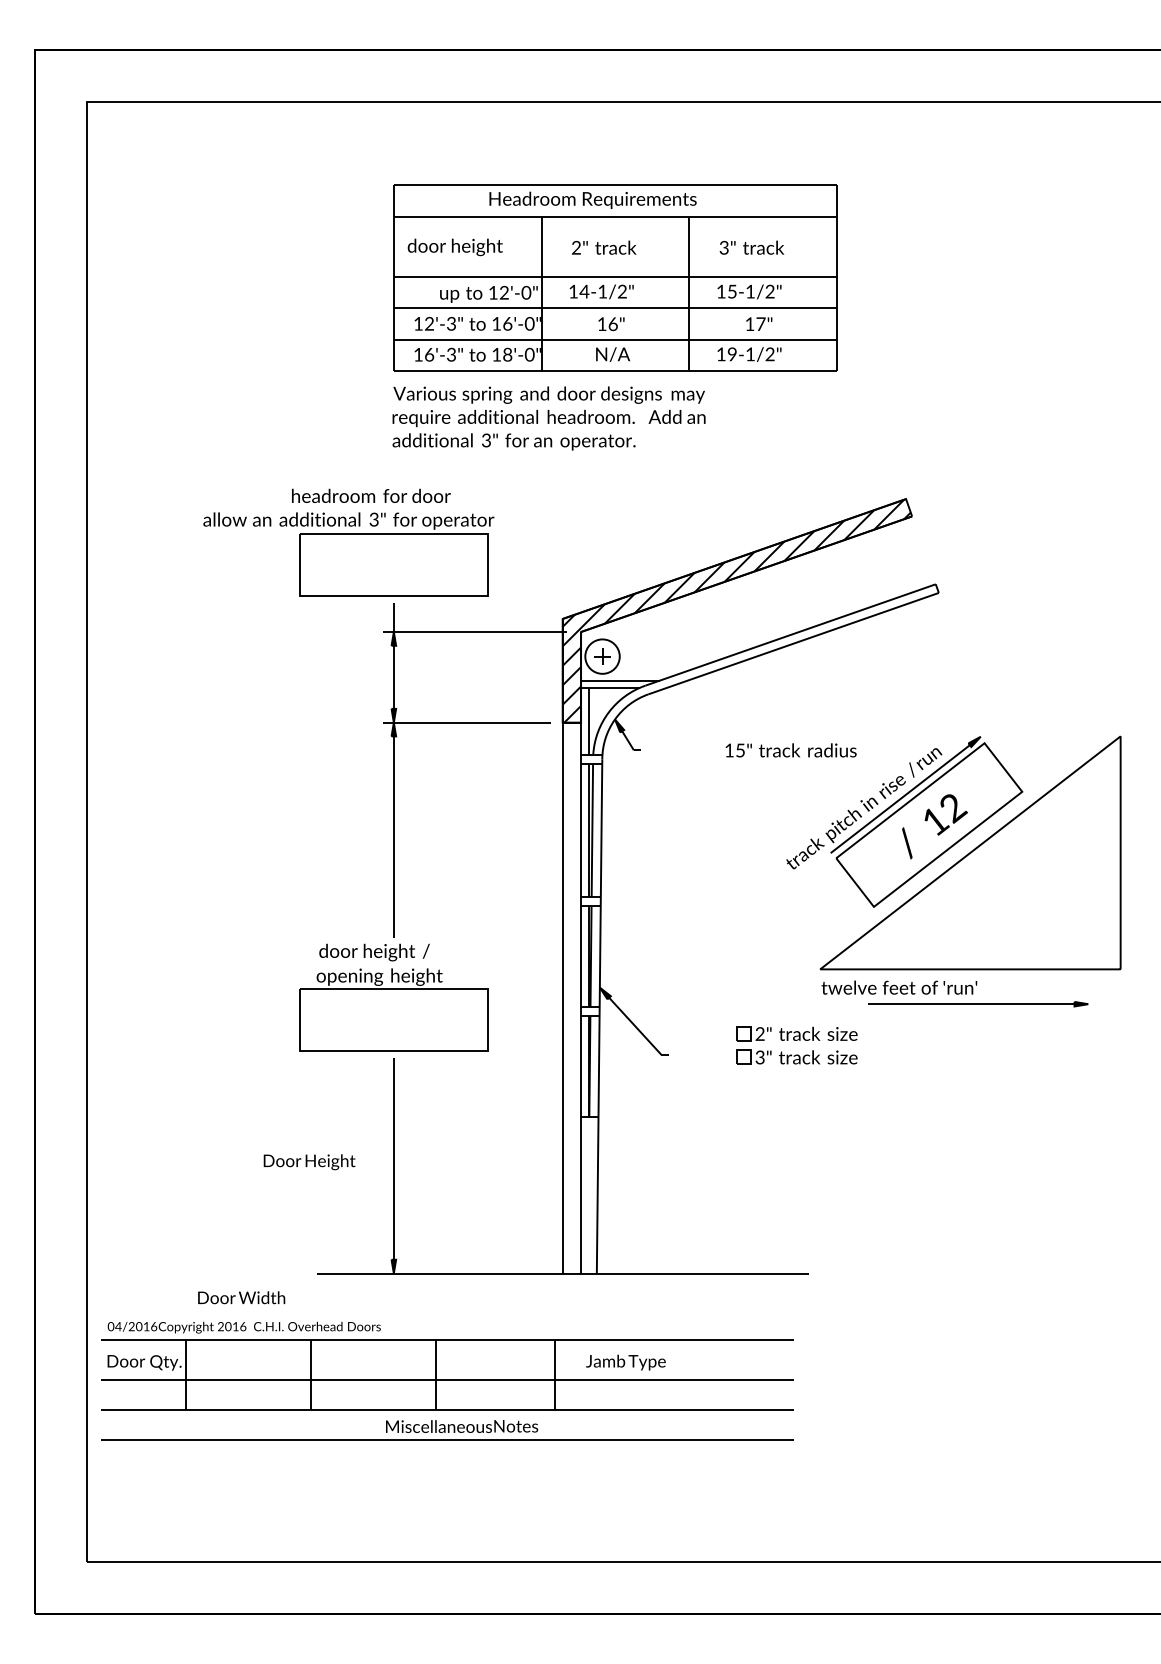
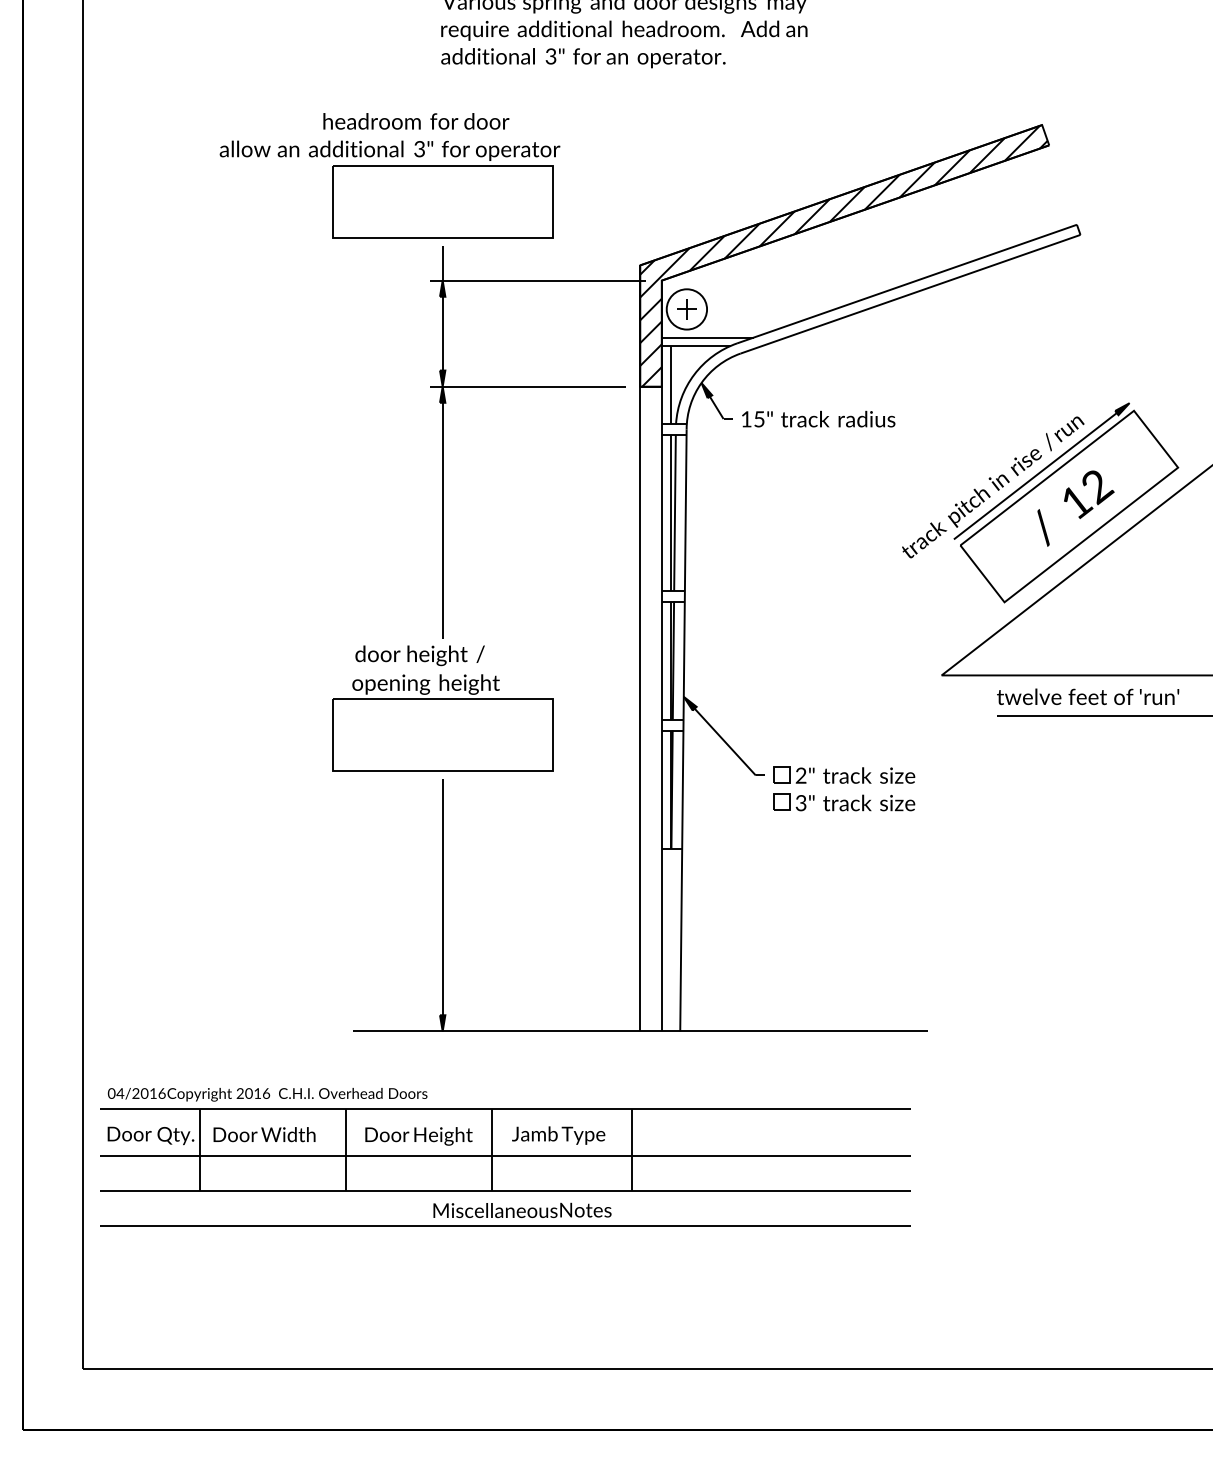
text: (790, 750) -> (817, 419), moved
text: (899, 987) -> (1088, 696), moved
part: (796, 1045) -> (843, 789), moved
text: (309, 1162) -> (418, 1136), moved
text: (241, 1297) -> (264, 1134), moved
text: (625, 1362) -> (558, 1135), moved

